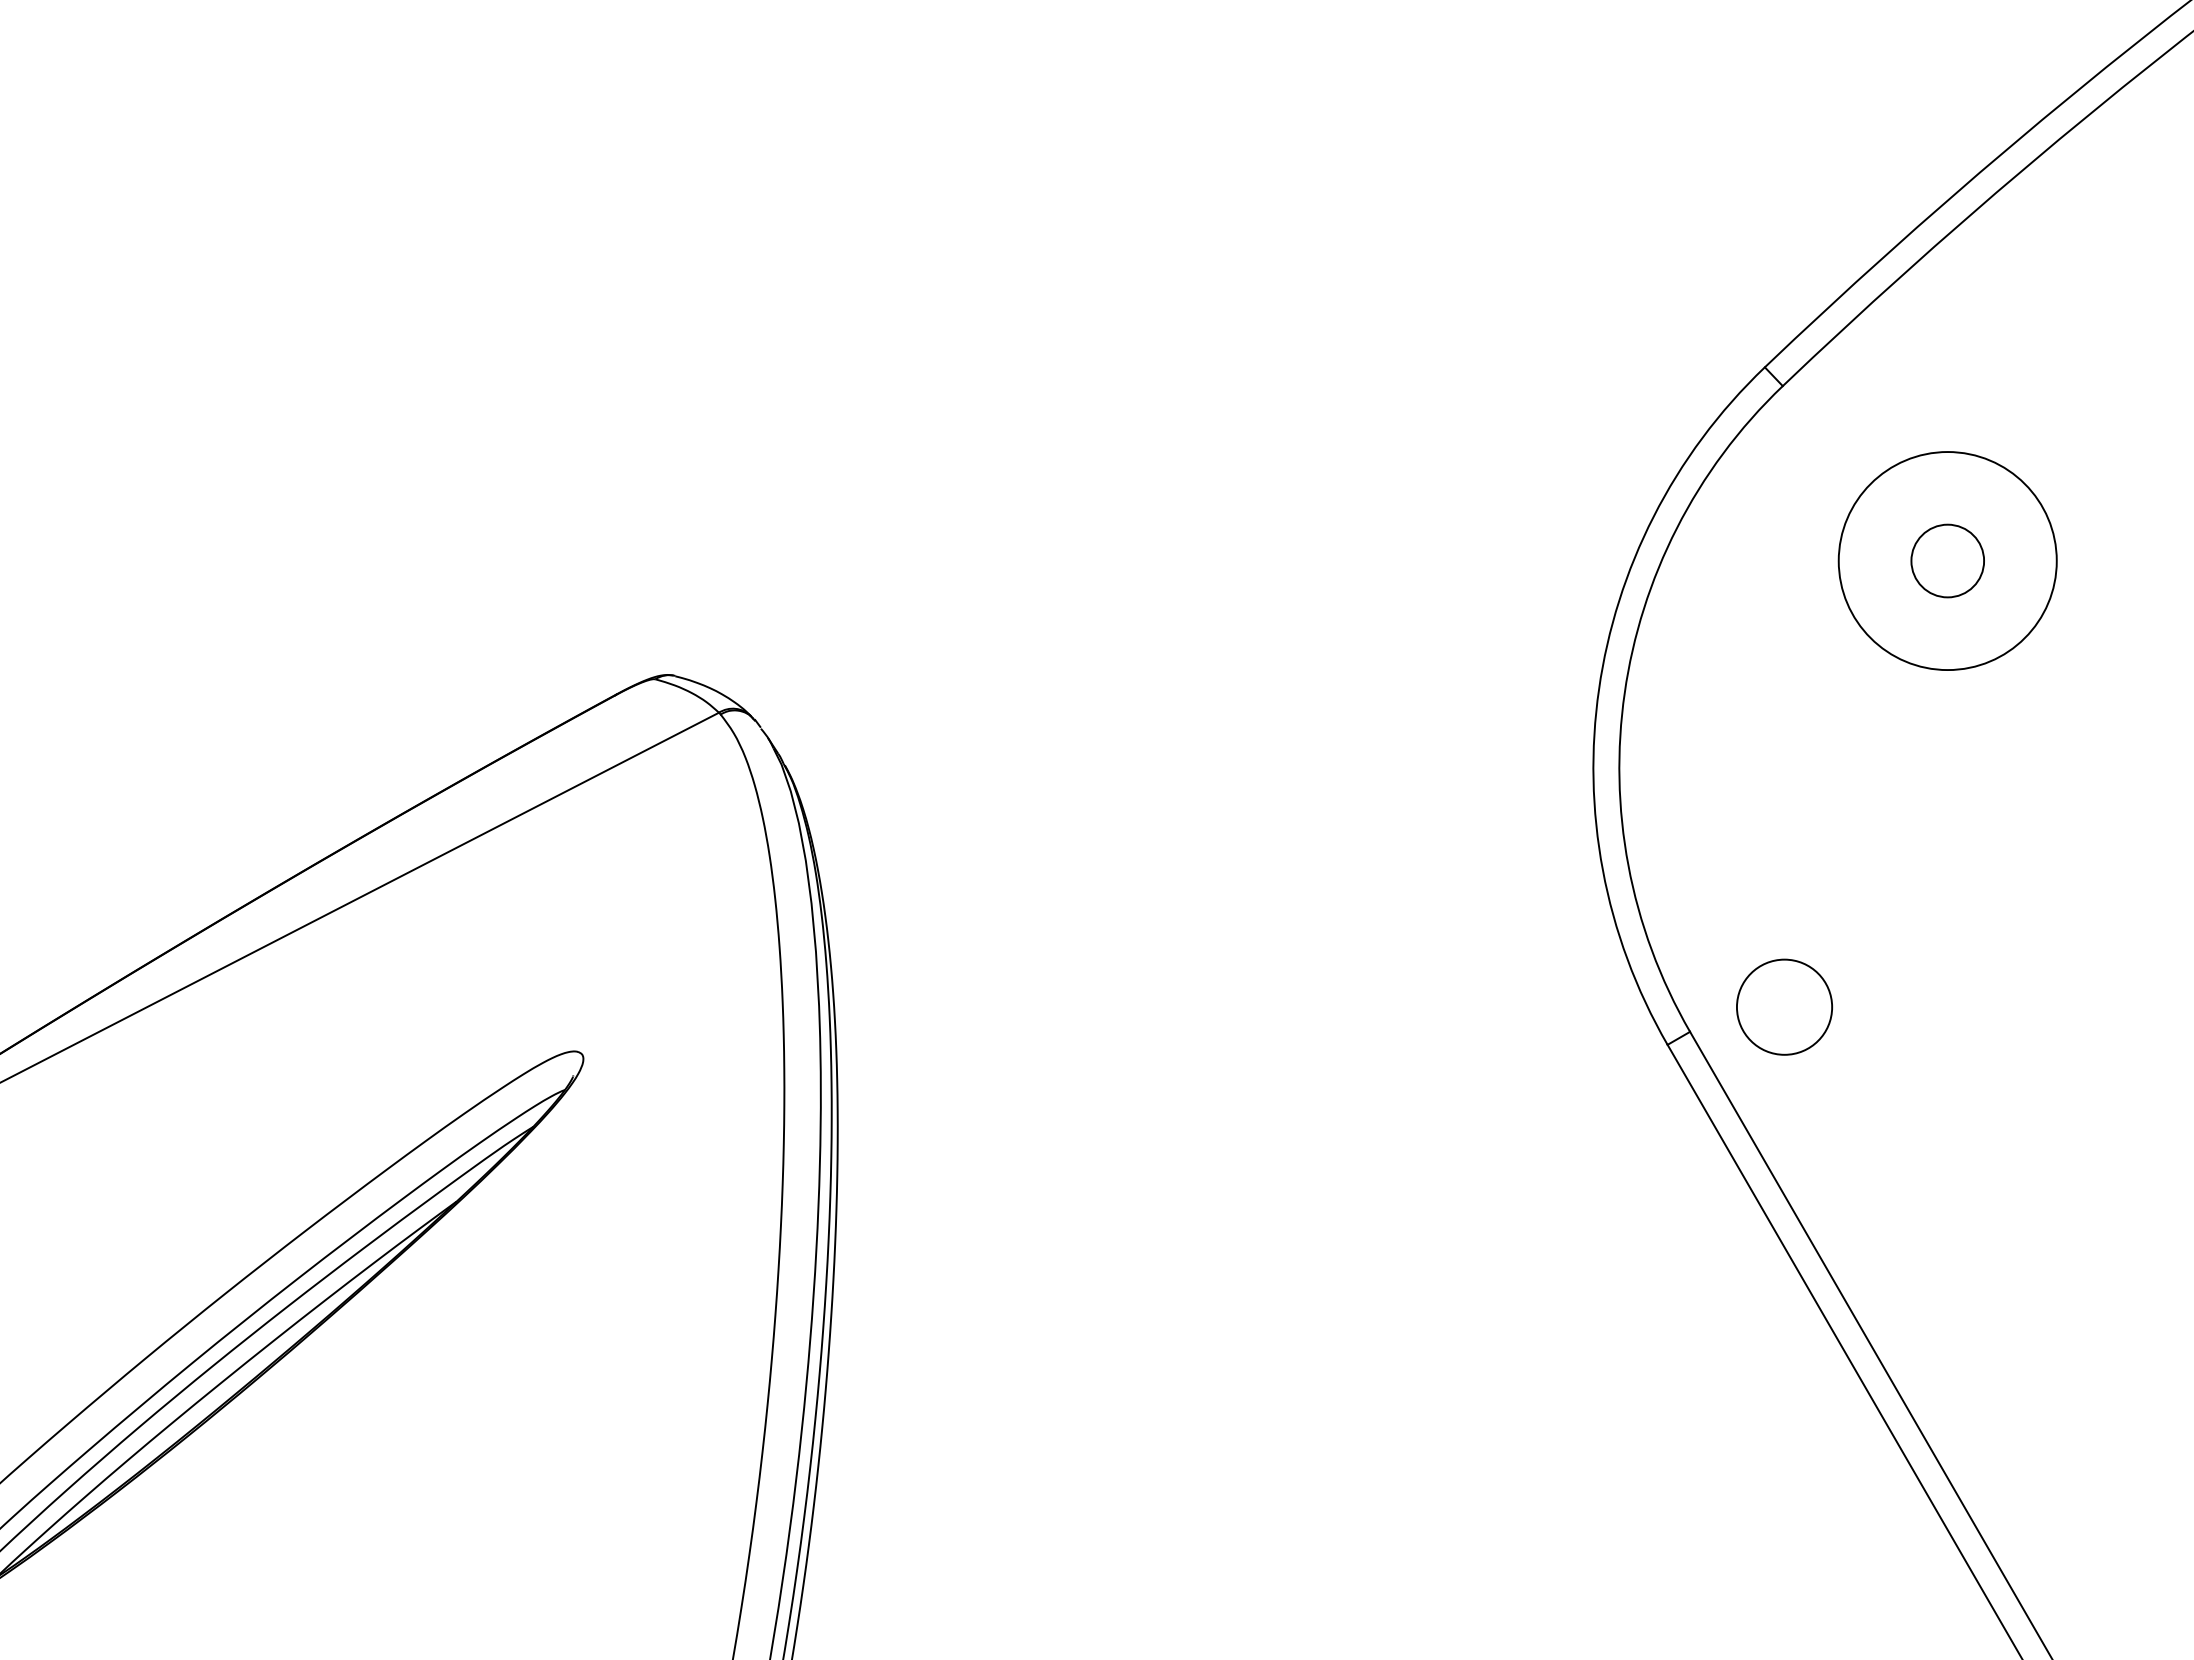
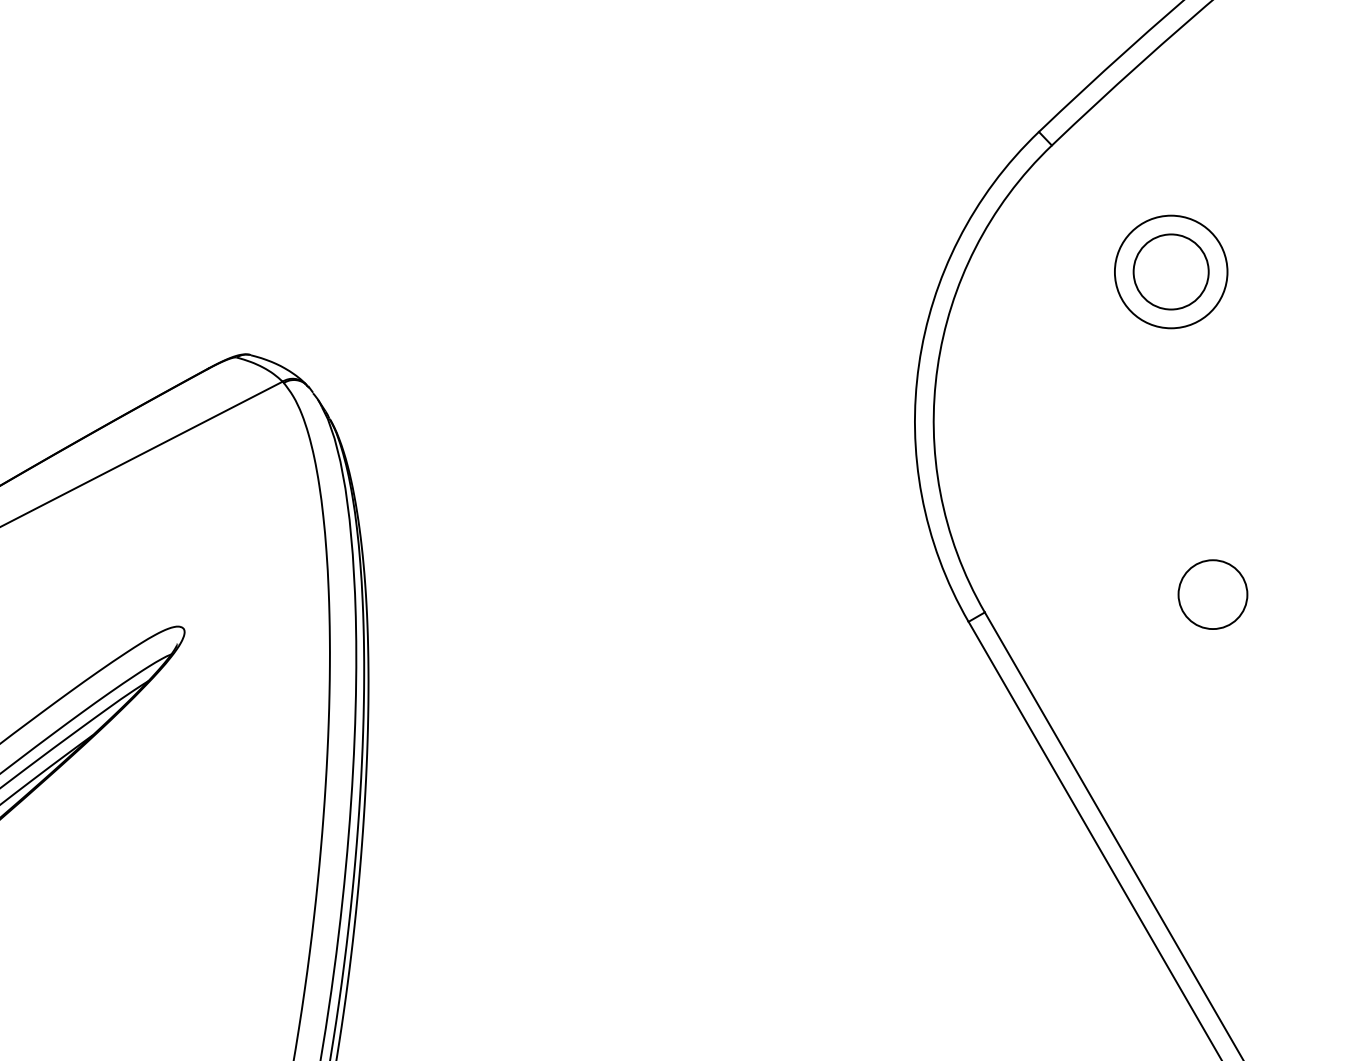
circle: (1947, 560) -> (1170, 271), size x0.71
circle: (1947, 560) -> (1170, 271), size x1.43
circle: (1784, 1006) -> (1212, 594), moved

